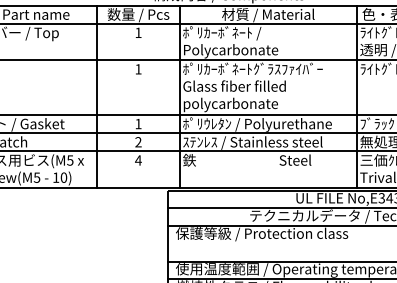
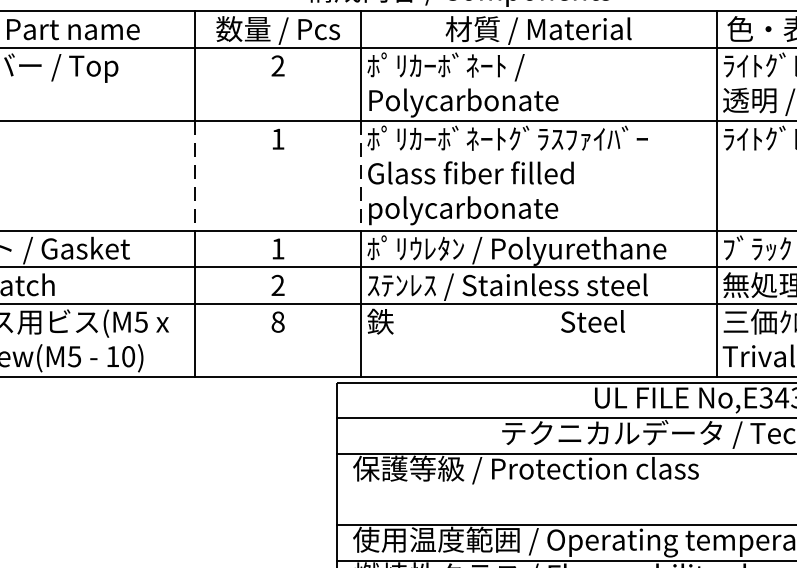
text: (138, 32) -> (278, 65), 1 -> 2
line: (97, 88) -> (195, 177), solid -> dashed
line: (179, 88) -> (360, 177), solid -> dashed
text: (138, 160) -> (278, 322), 4 -> 8

